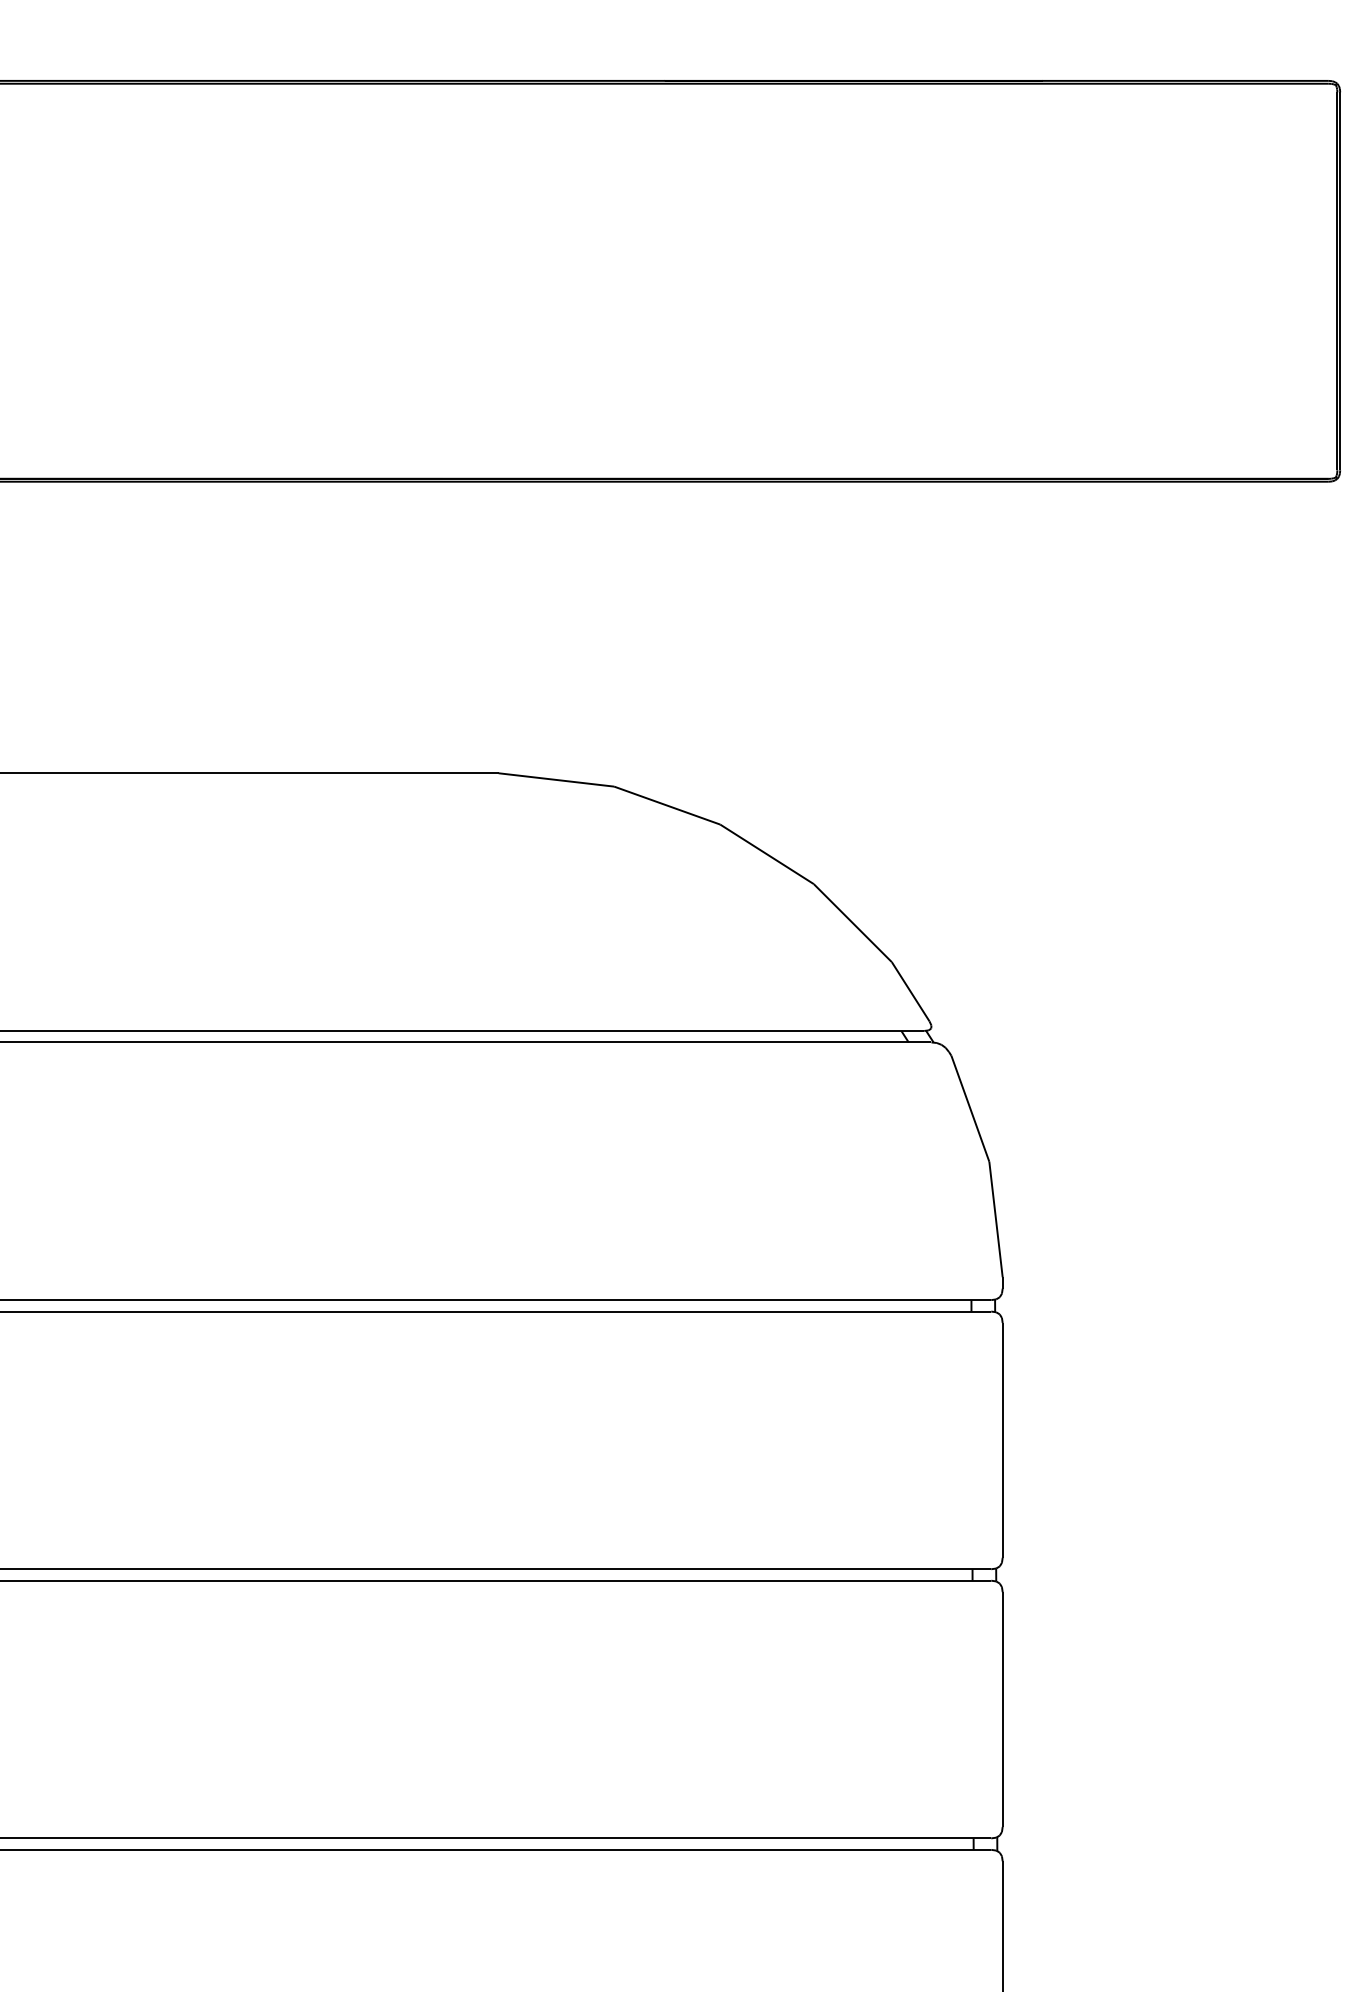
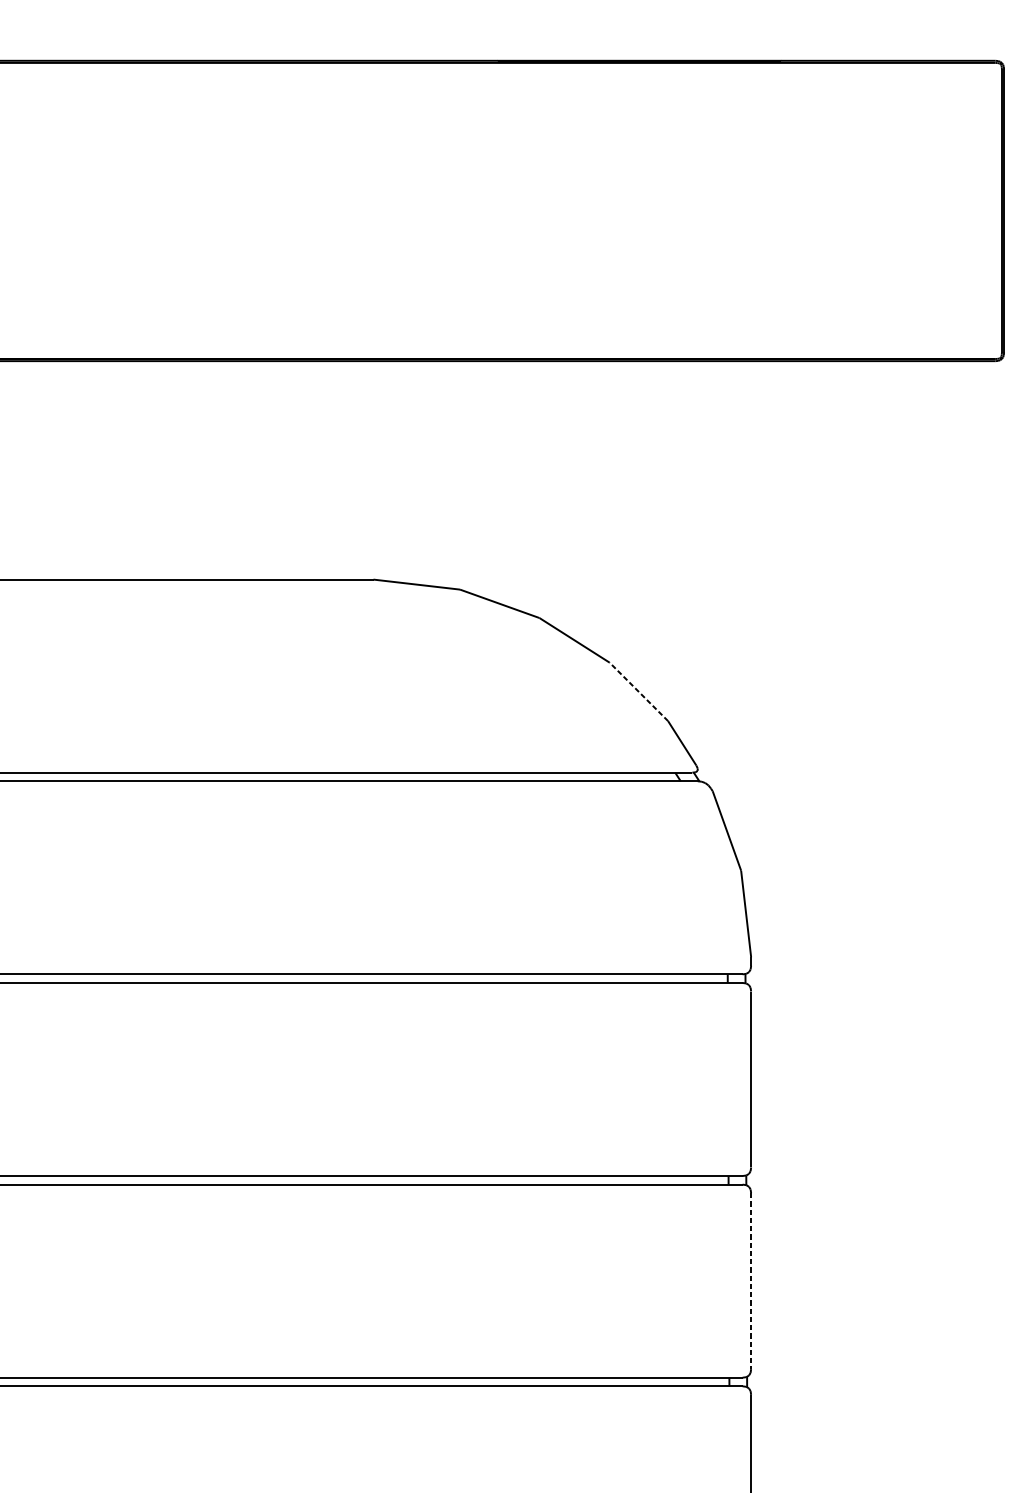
line: (852, 922) -> (638, 691), solid -> dashed
line: (1002, 1710) -> (751, 1281), solid -> dashed

